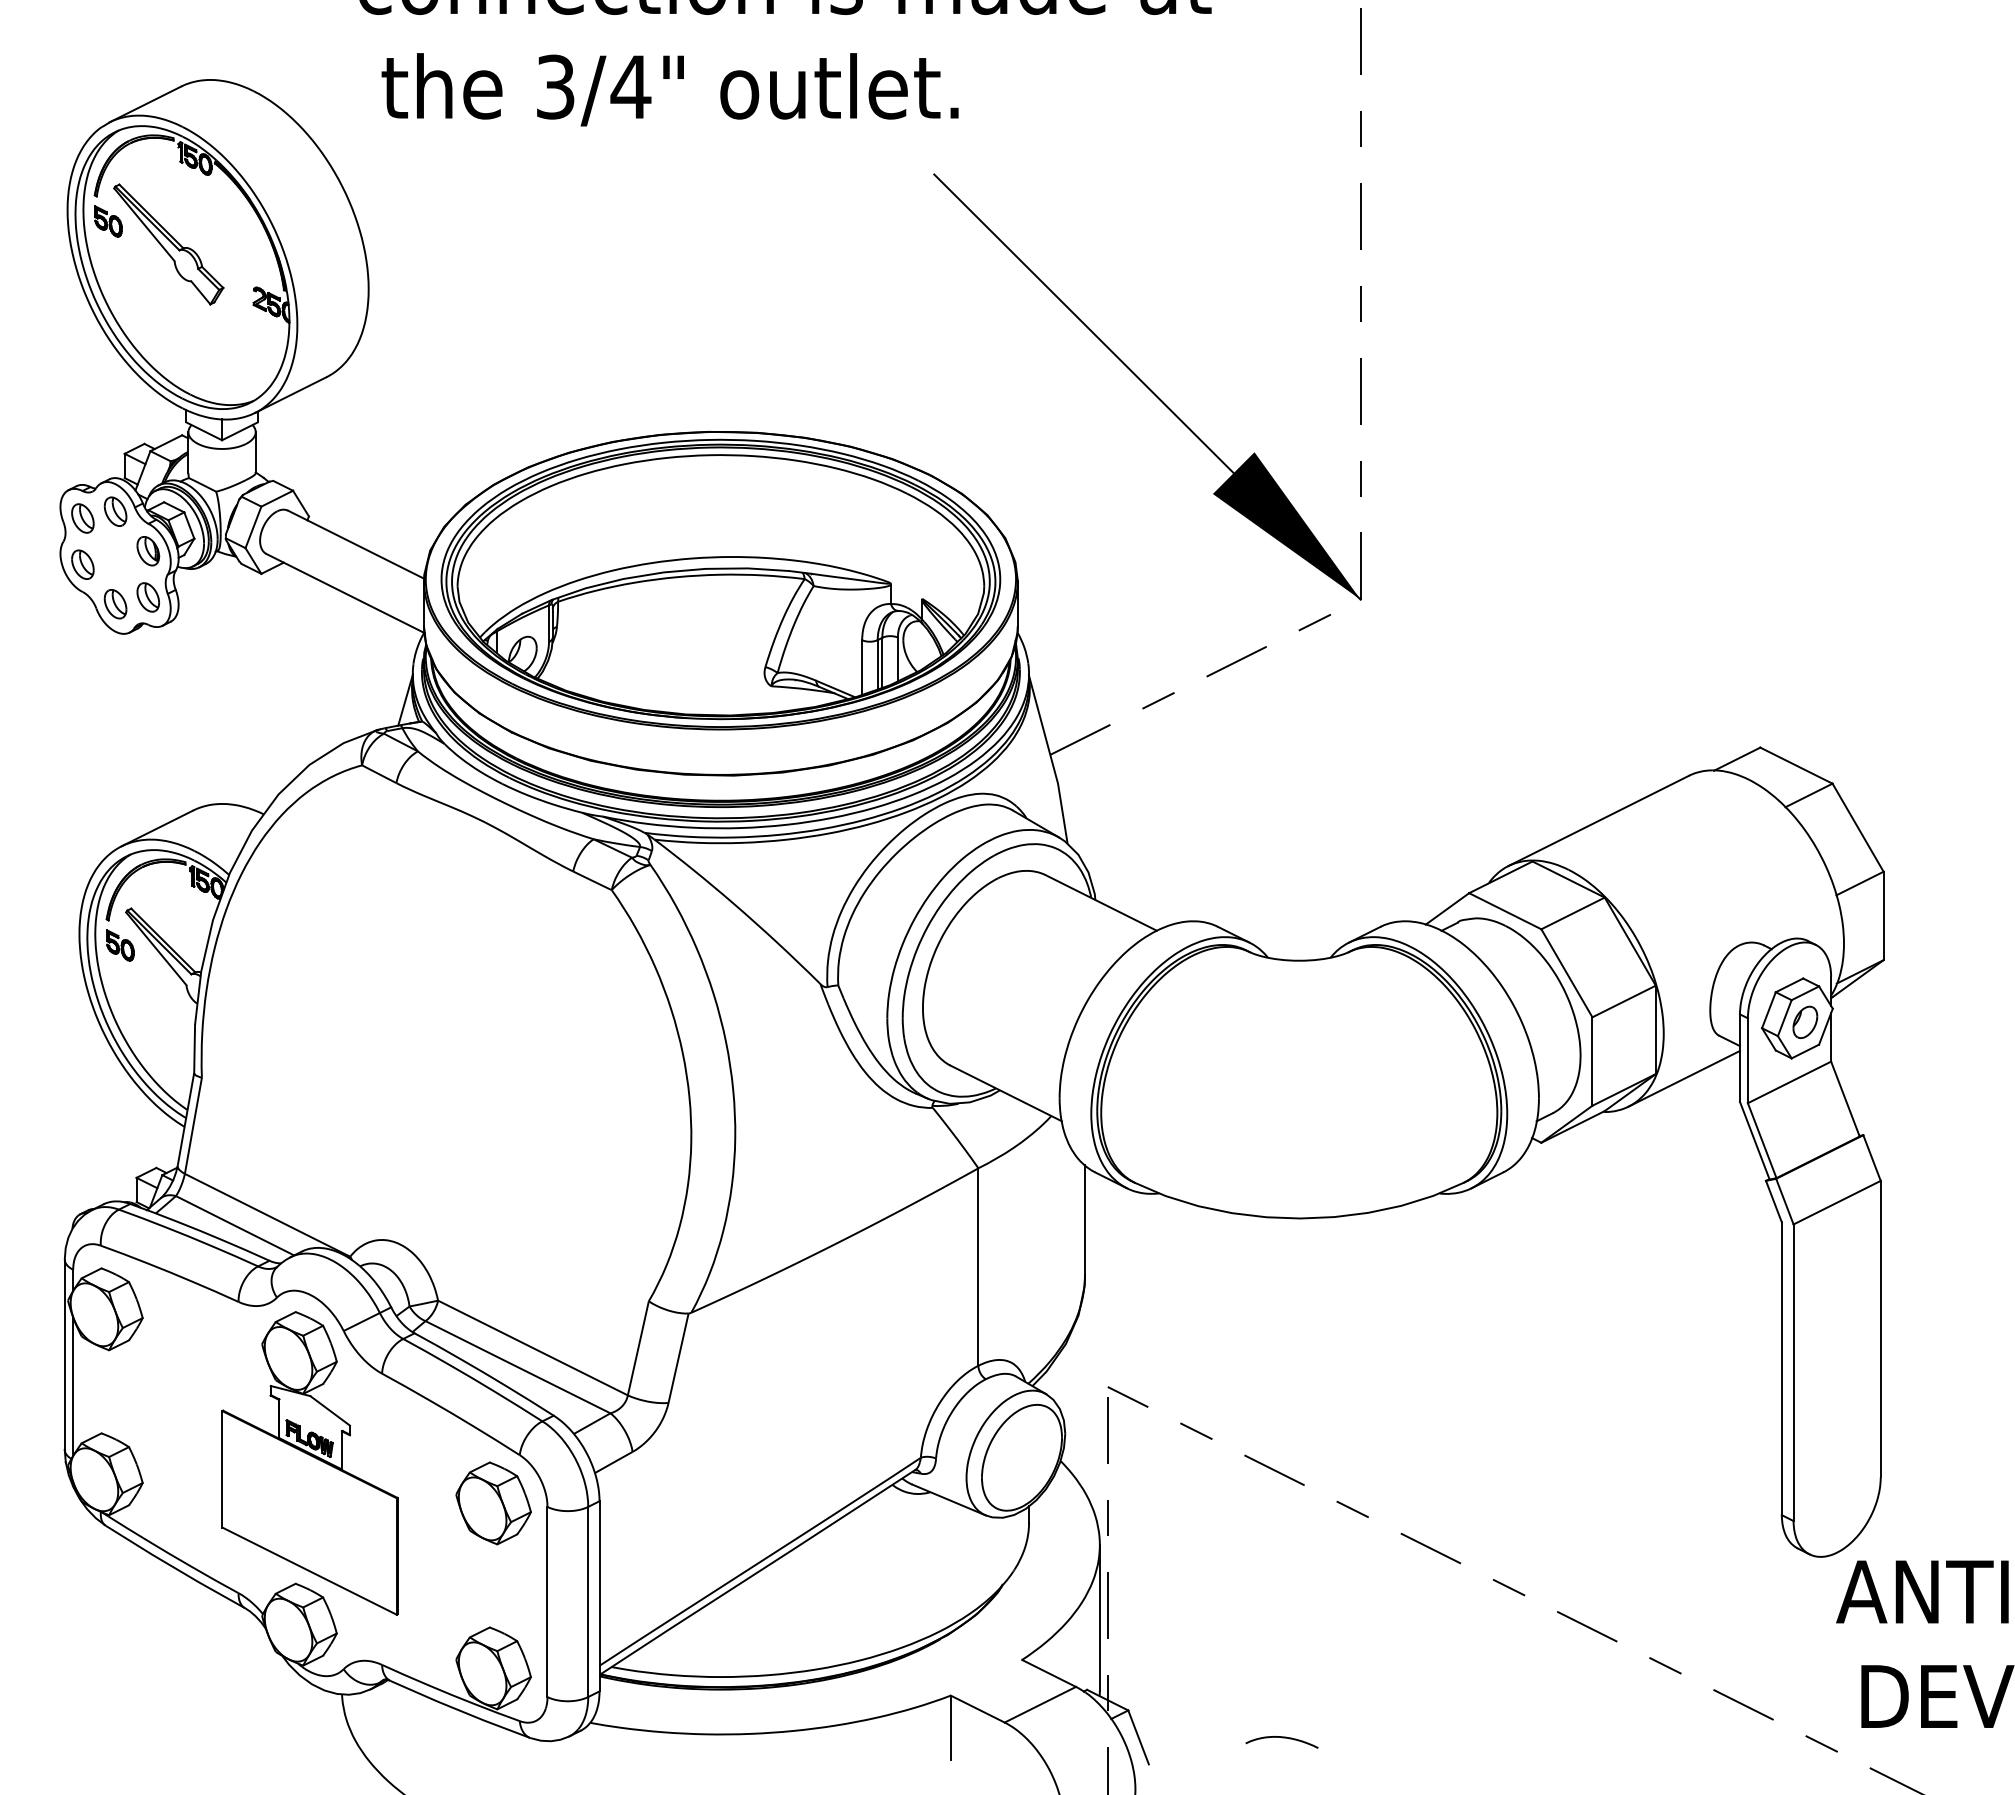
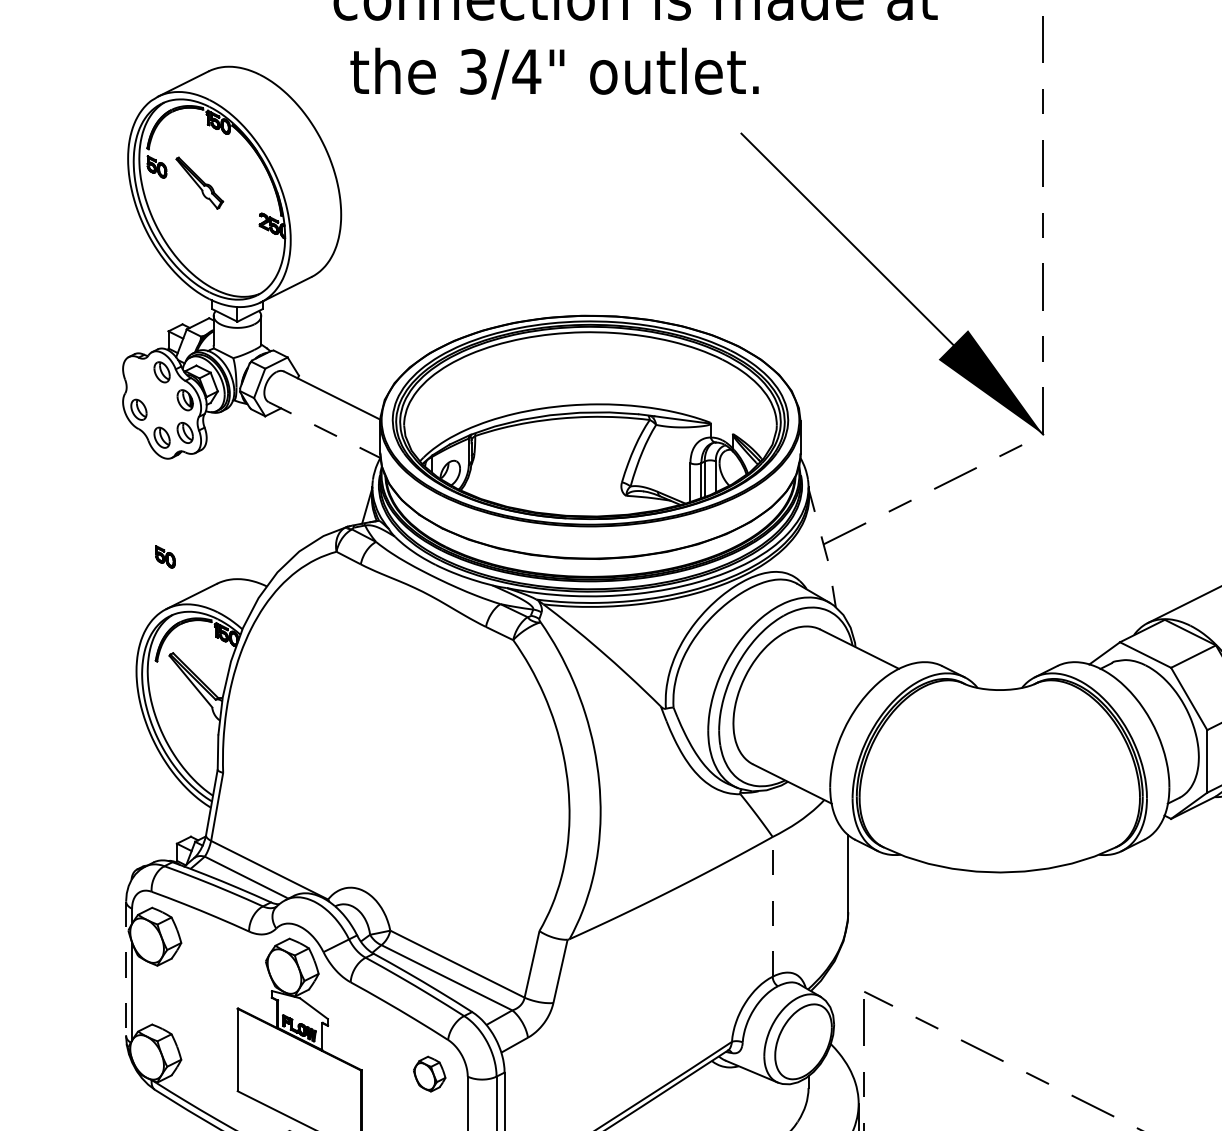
part: (168, 244) -> (199, 183), size x0.6
part: (82, 518) -> (138, 377), removed
line: (345, 593) -> (324, 430), solid -> dashed
line: (1051, 759) -> (824, 547), solid -> dashed
part: (120, 945) -> (165, 556), moved
line: (978, 1267) -> (772, 907), solid -> dashed
line: (64, 1355) -> (125, 969), solid -> dashed
part: (493, 1503) -> (429, 1074), size x0.6

